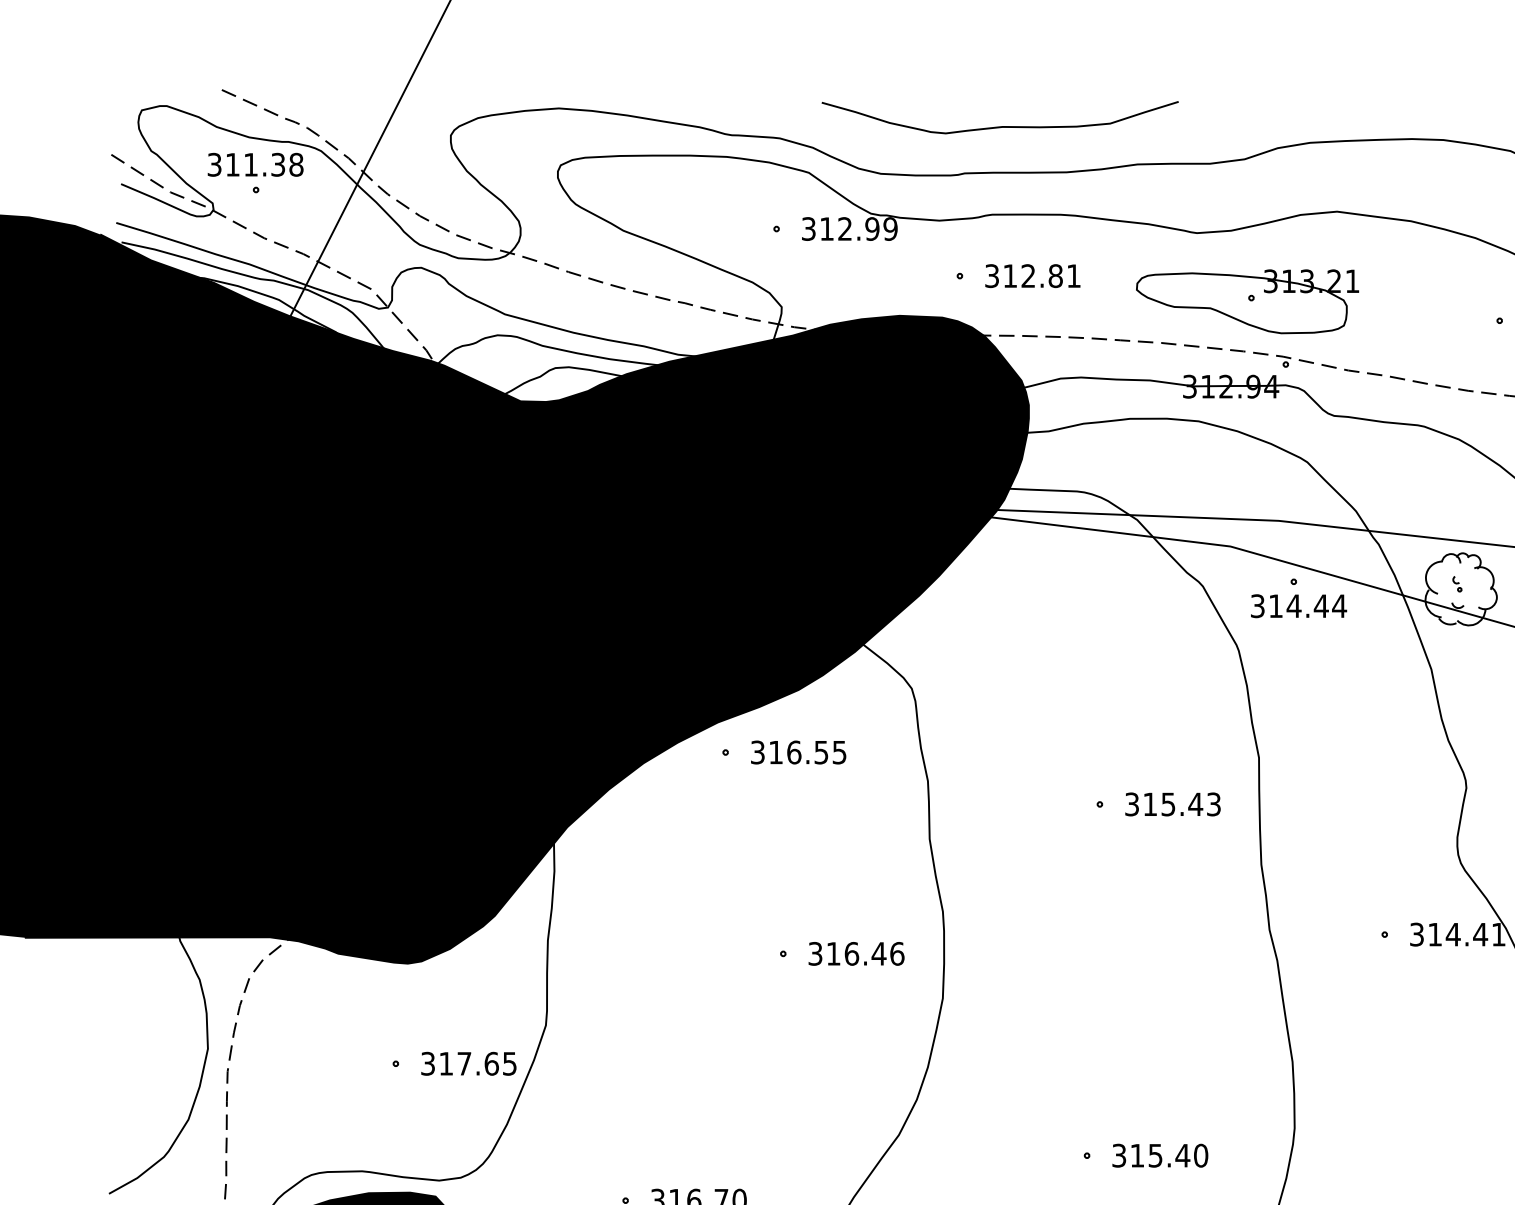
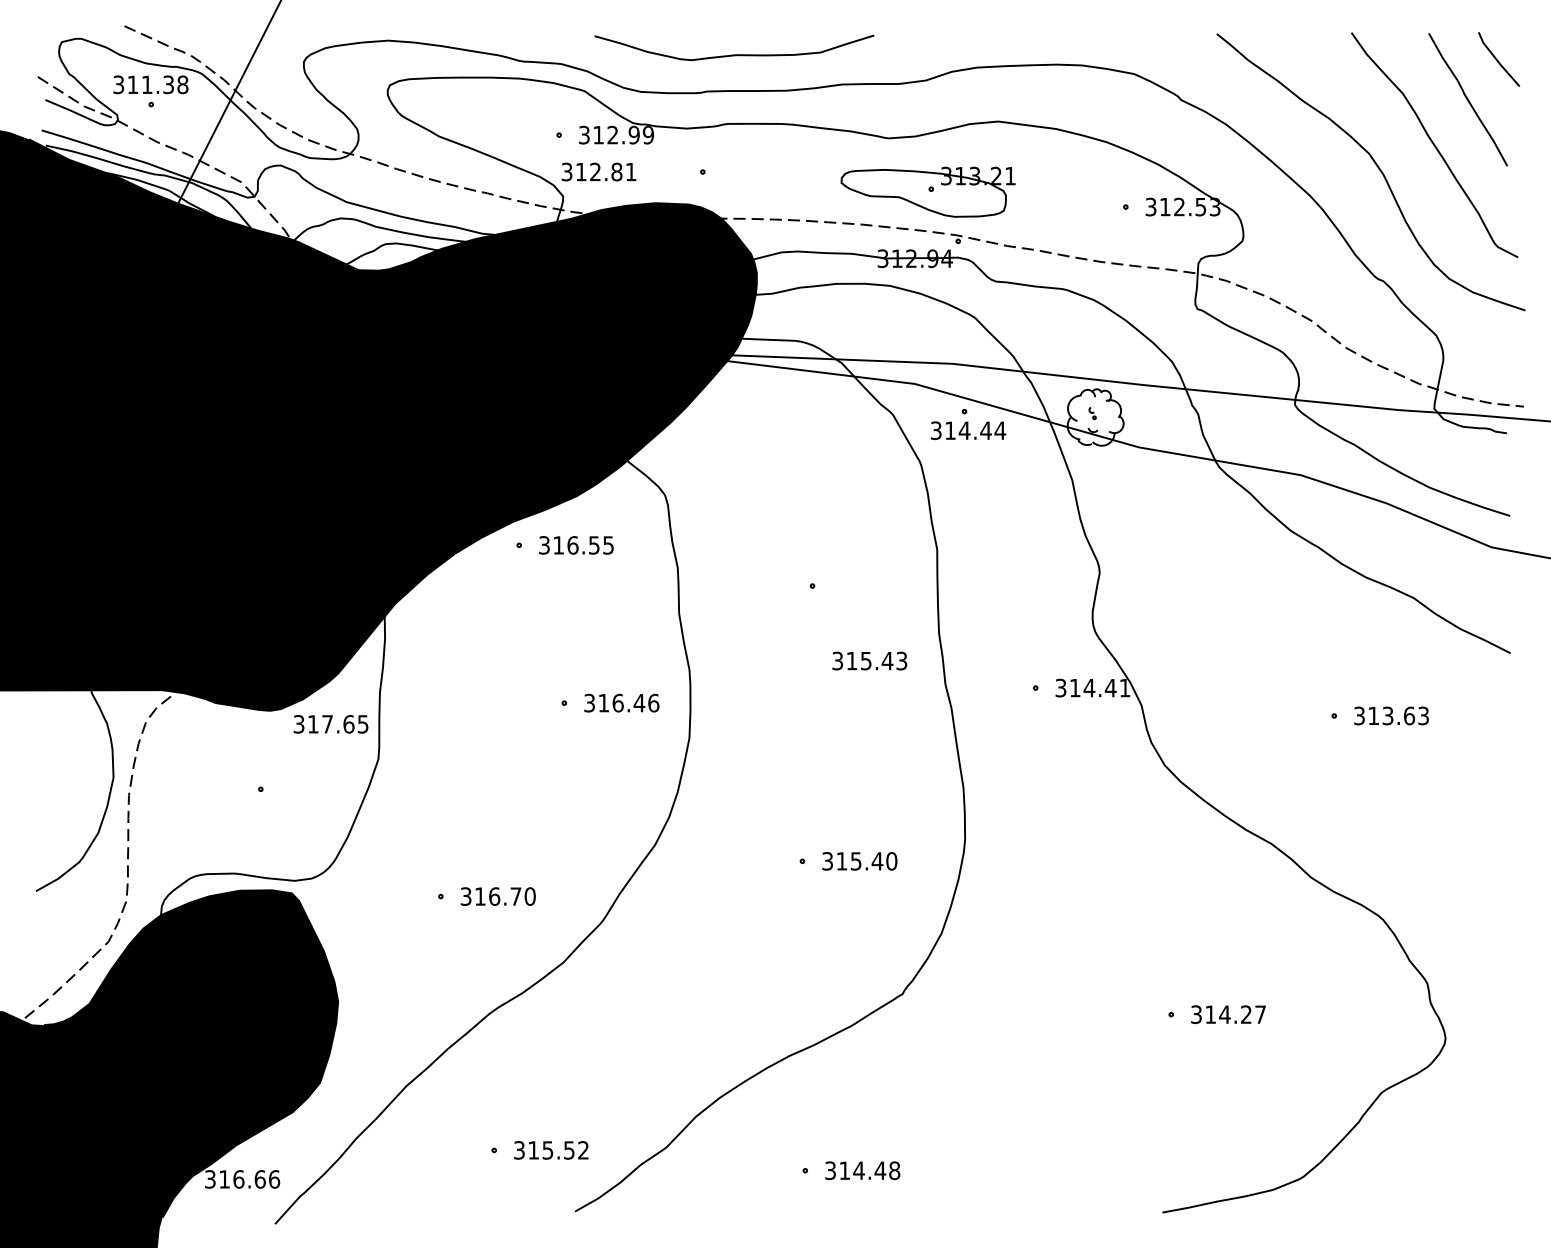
text: (1032, 275) -> (598, 171), moved
text: (1172, 803) -> (869, 660), moved
text: (468, 1064) -> (330, 724), moved

